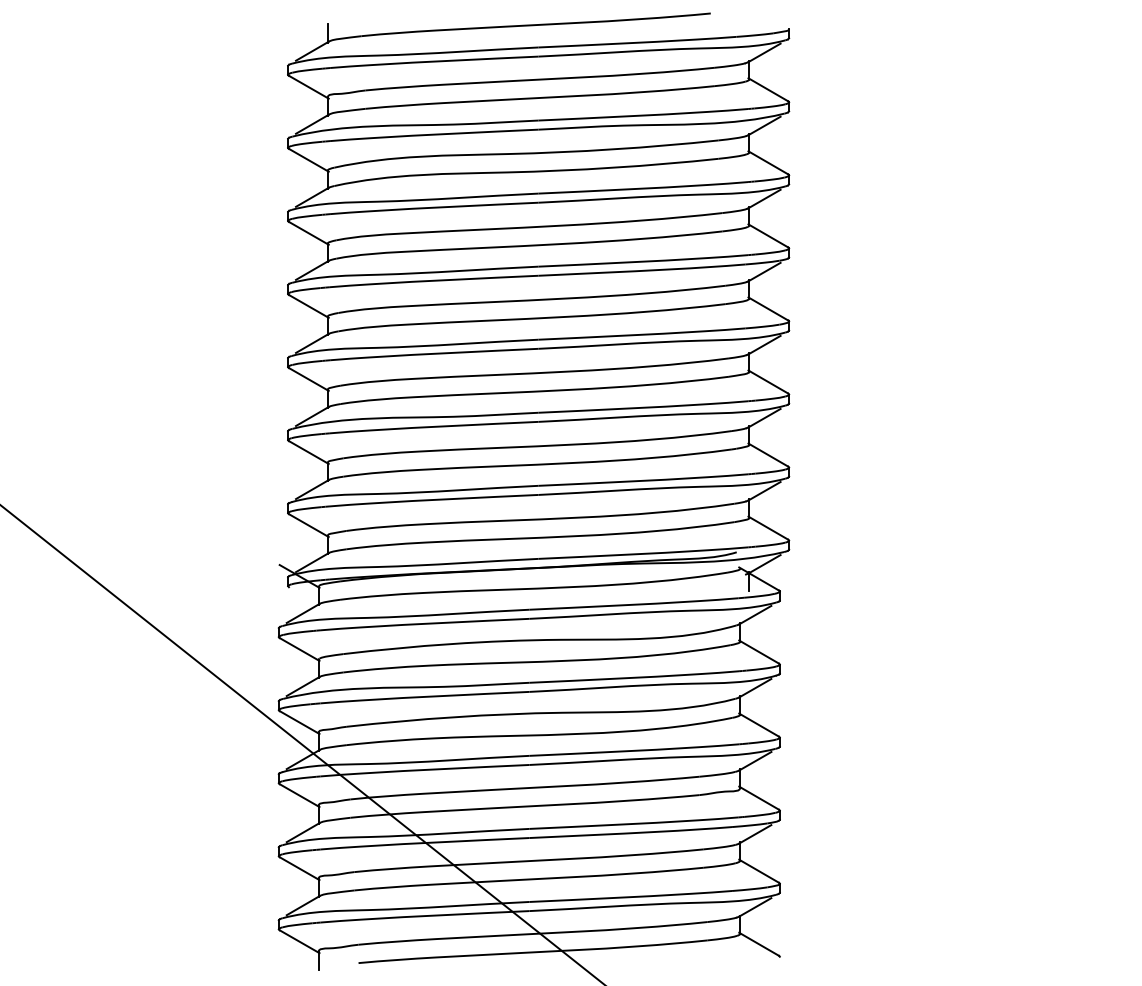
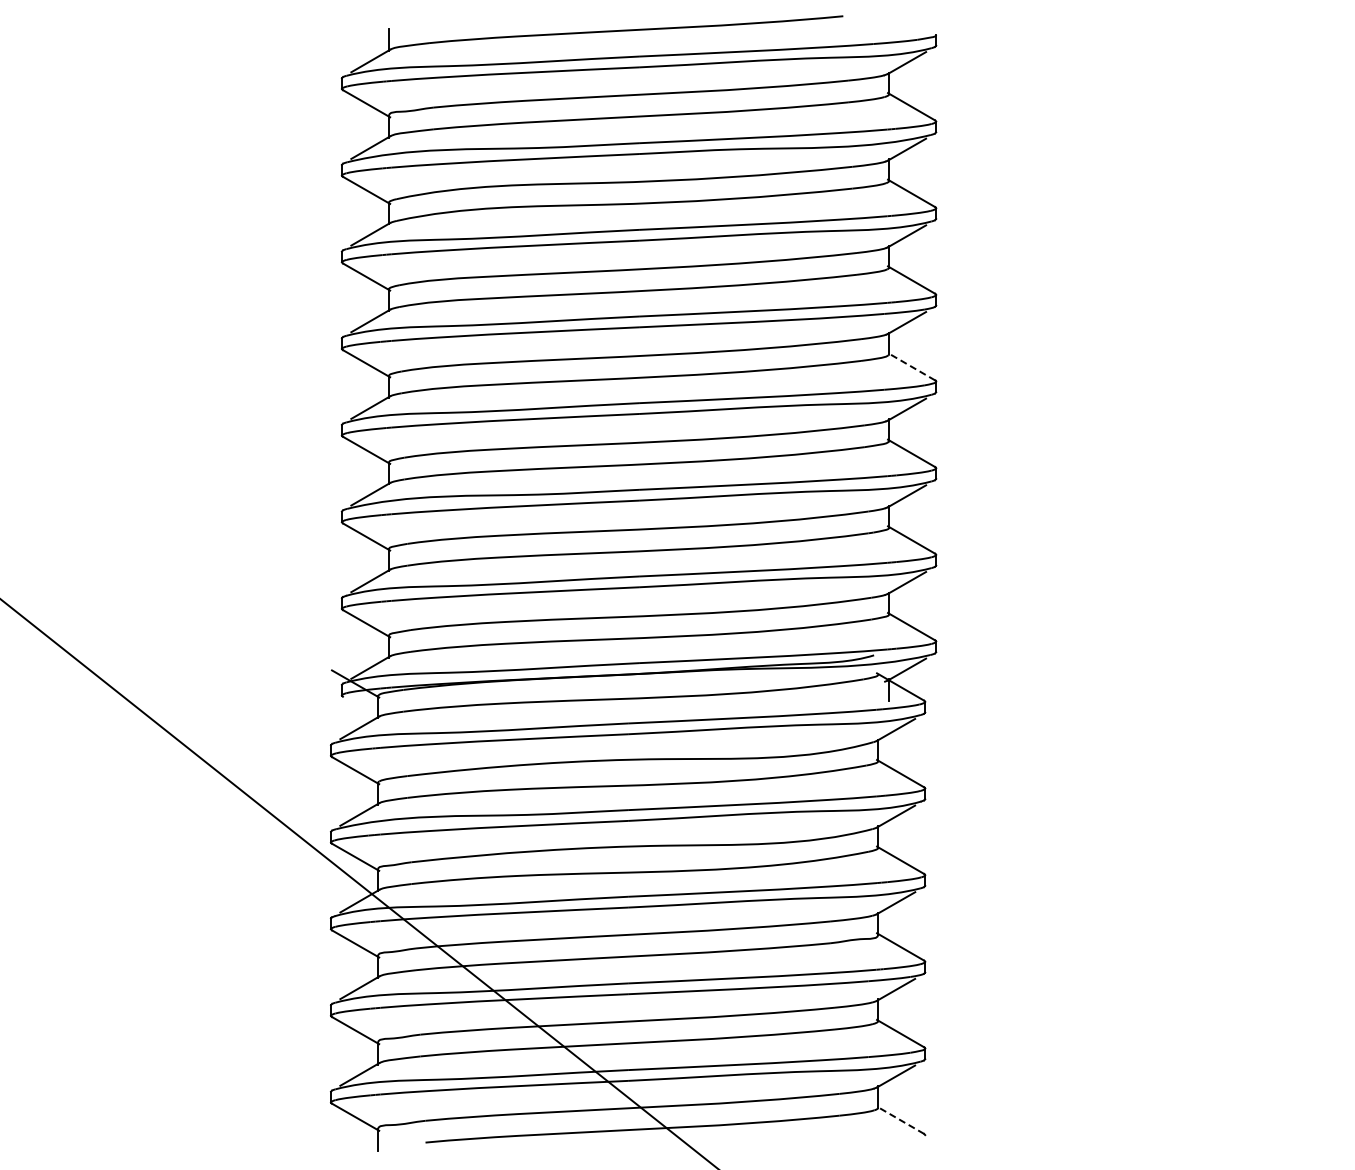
line: (768, 308) -> (911, 366), solid -> dashed
line: (759, 944) -> (900, 1120), solid -> dashed

